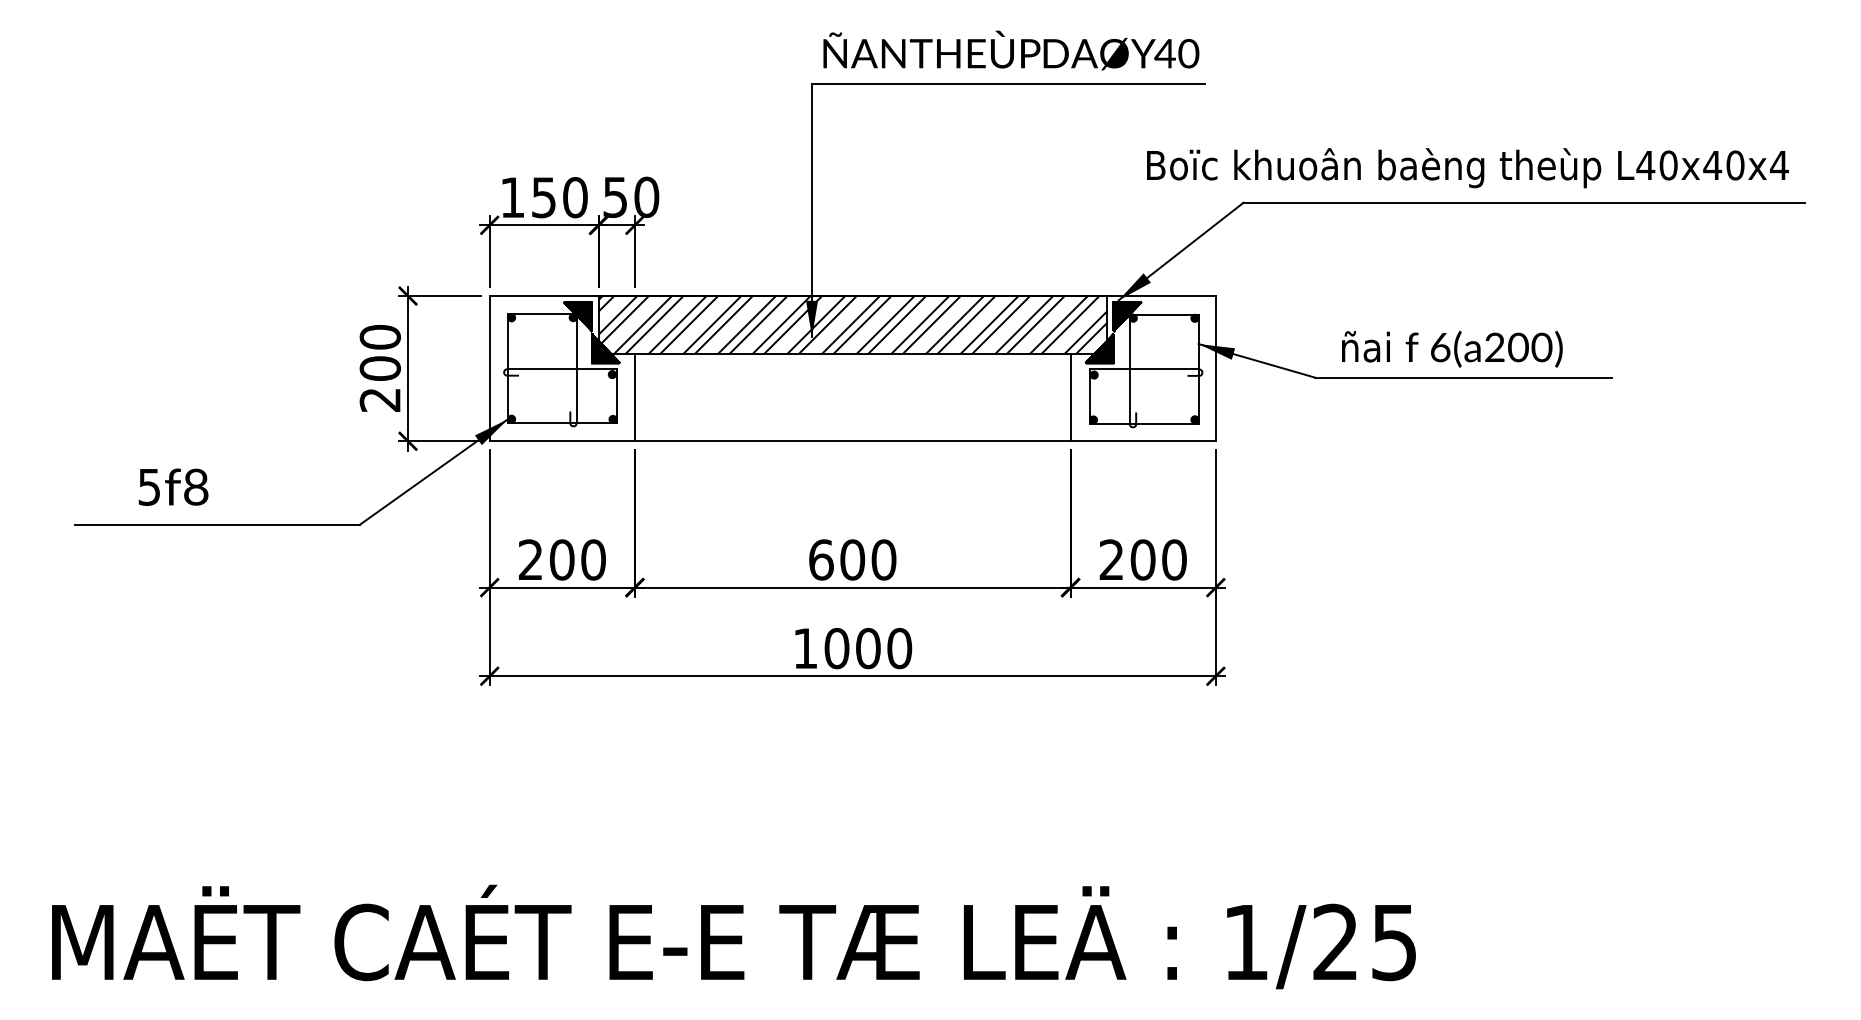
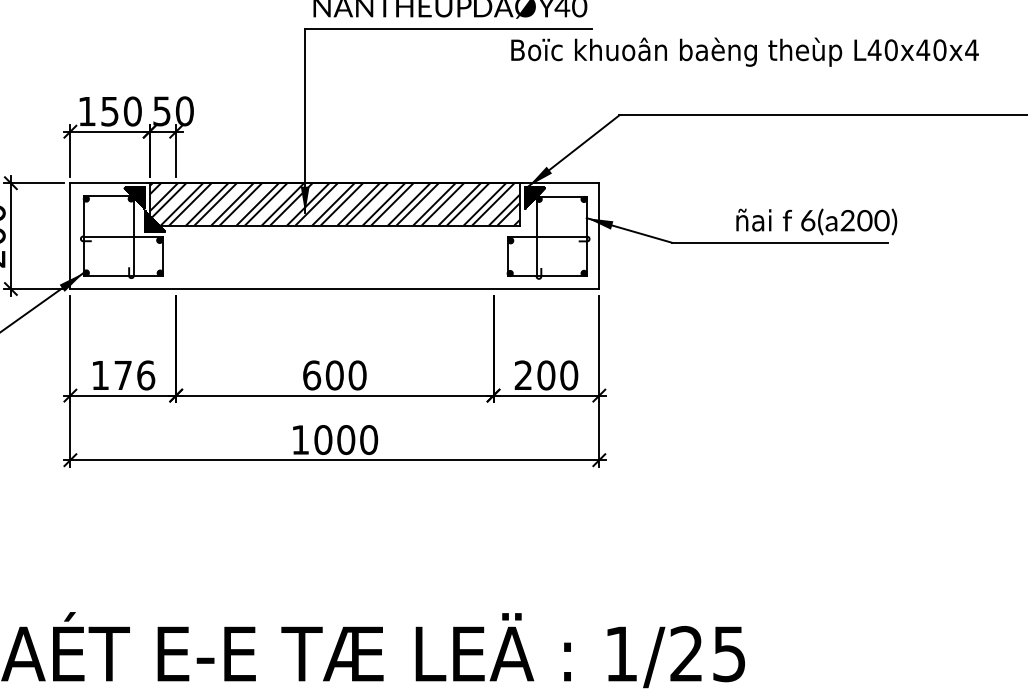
text: (1467, 168) -> (744, 52), moved
hatch: (1099, 348) -> (514, 221), removed
text: (1452, 348) -> (816, 221), moved
line: (634, 397) -> (175, 257), removed
line: (1070, 397) -> (493, 257), removed
text: (562, 559) -> (123, 375), 200 -> 176

